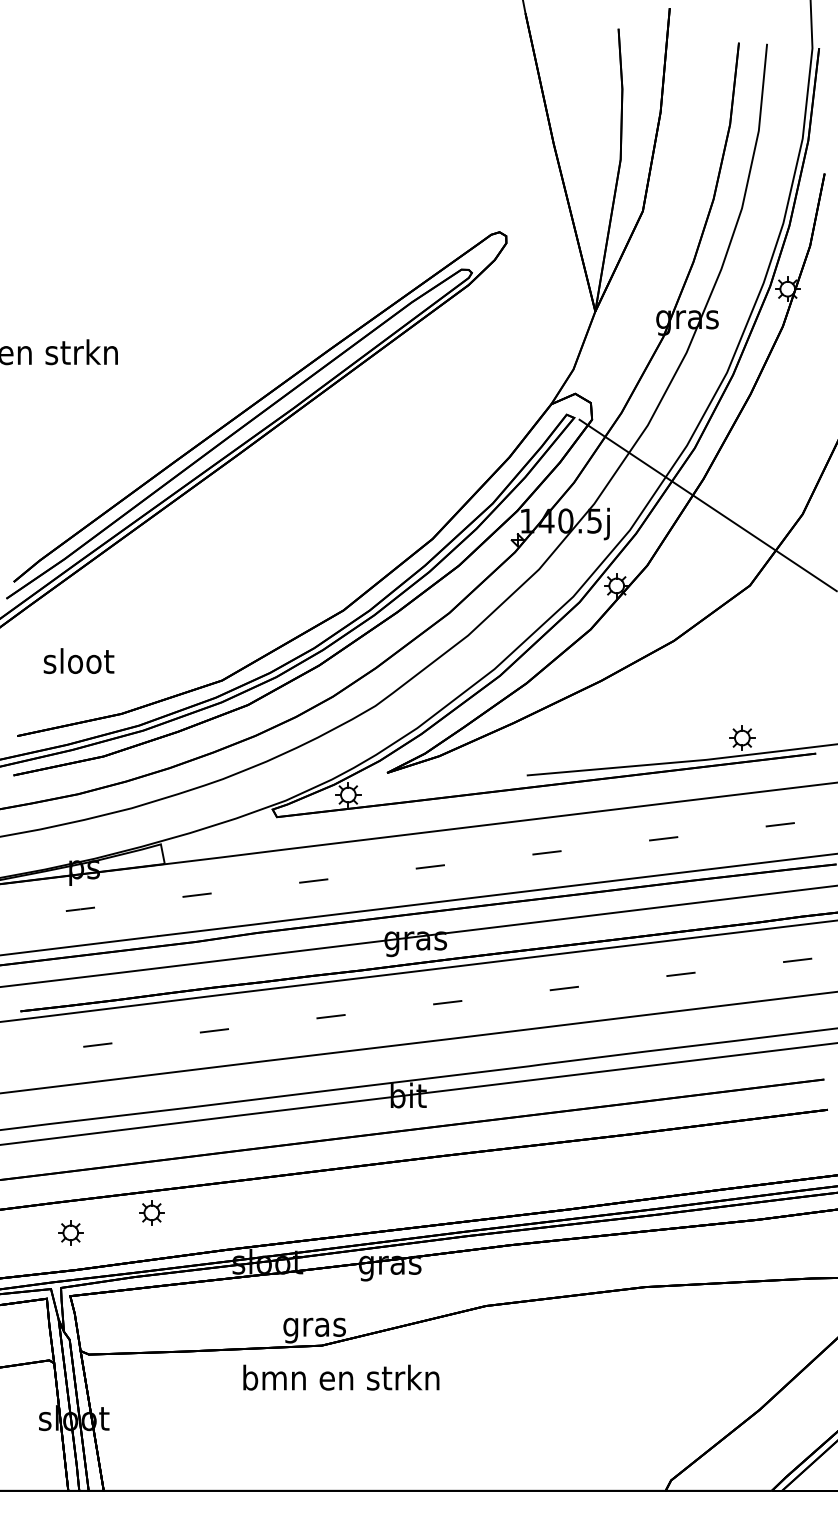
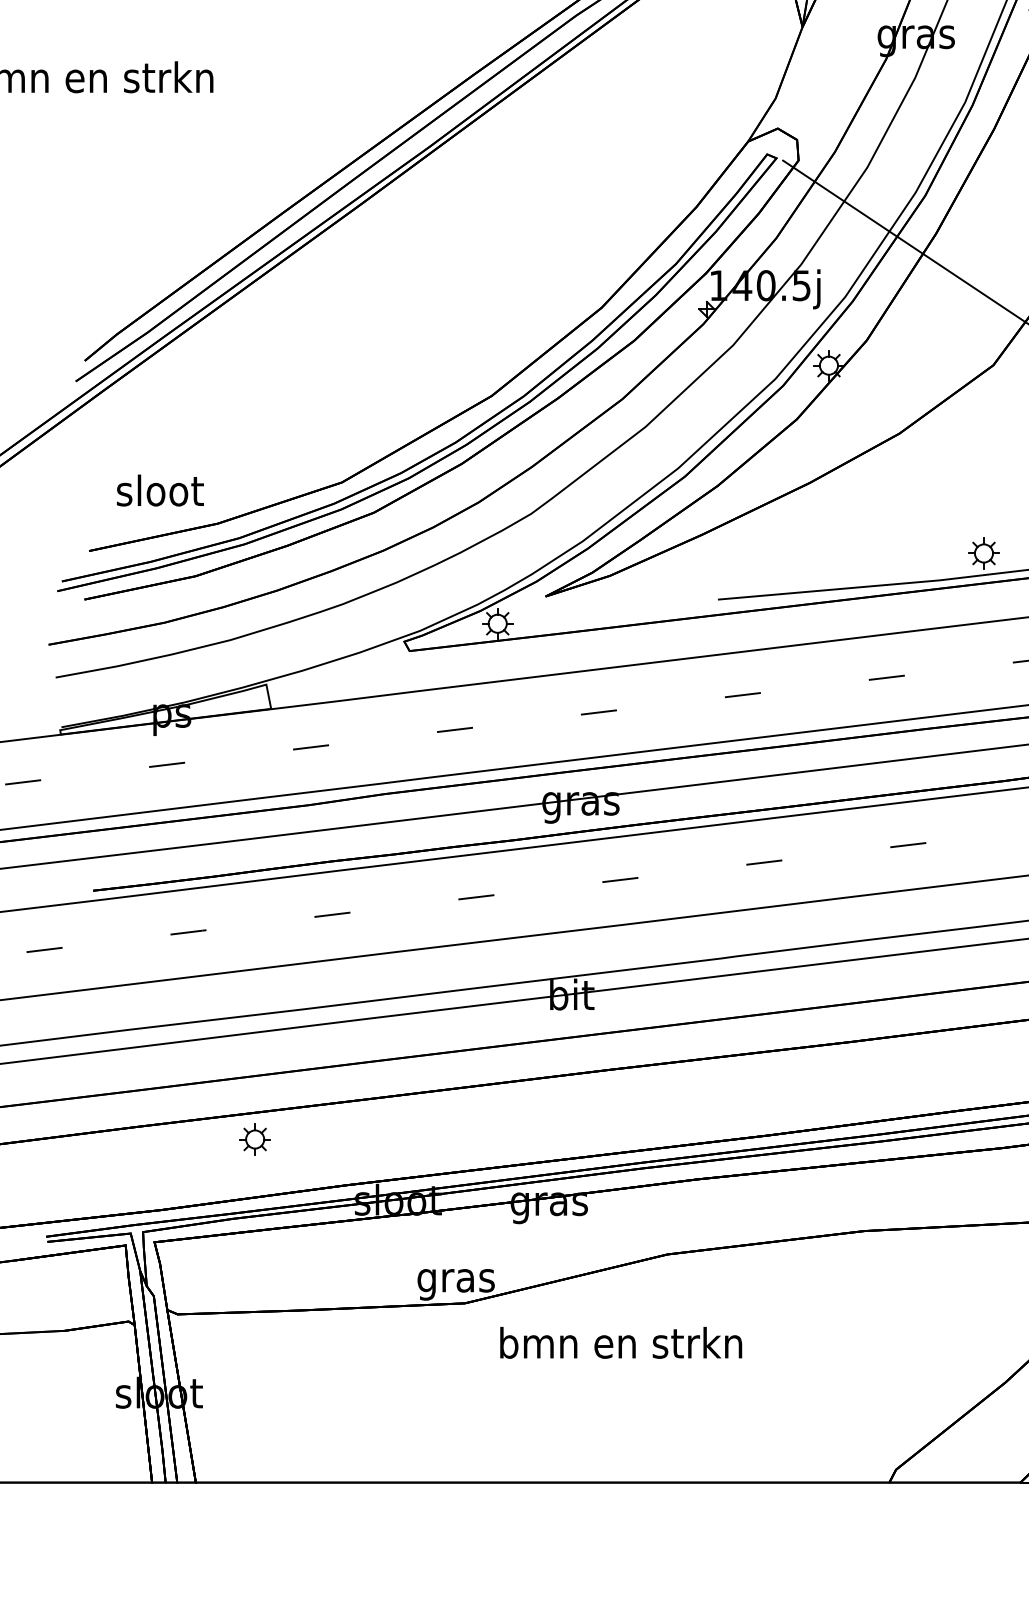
text: (78, 660) -> (159, 489), moved
part: (70, 1232) -> (154, 1163), removed
text: (341, 1377) -> (621, 1342), moved

